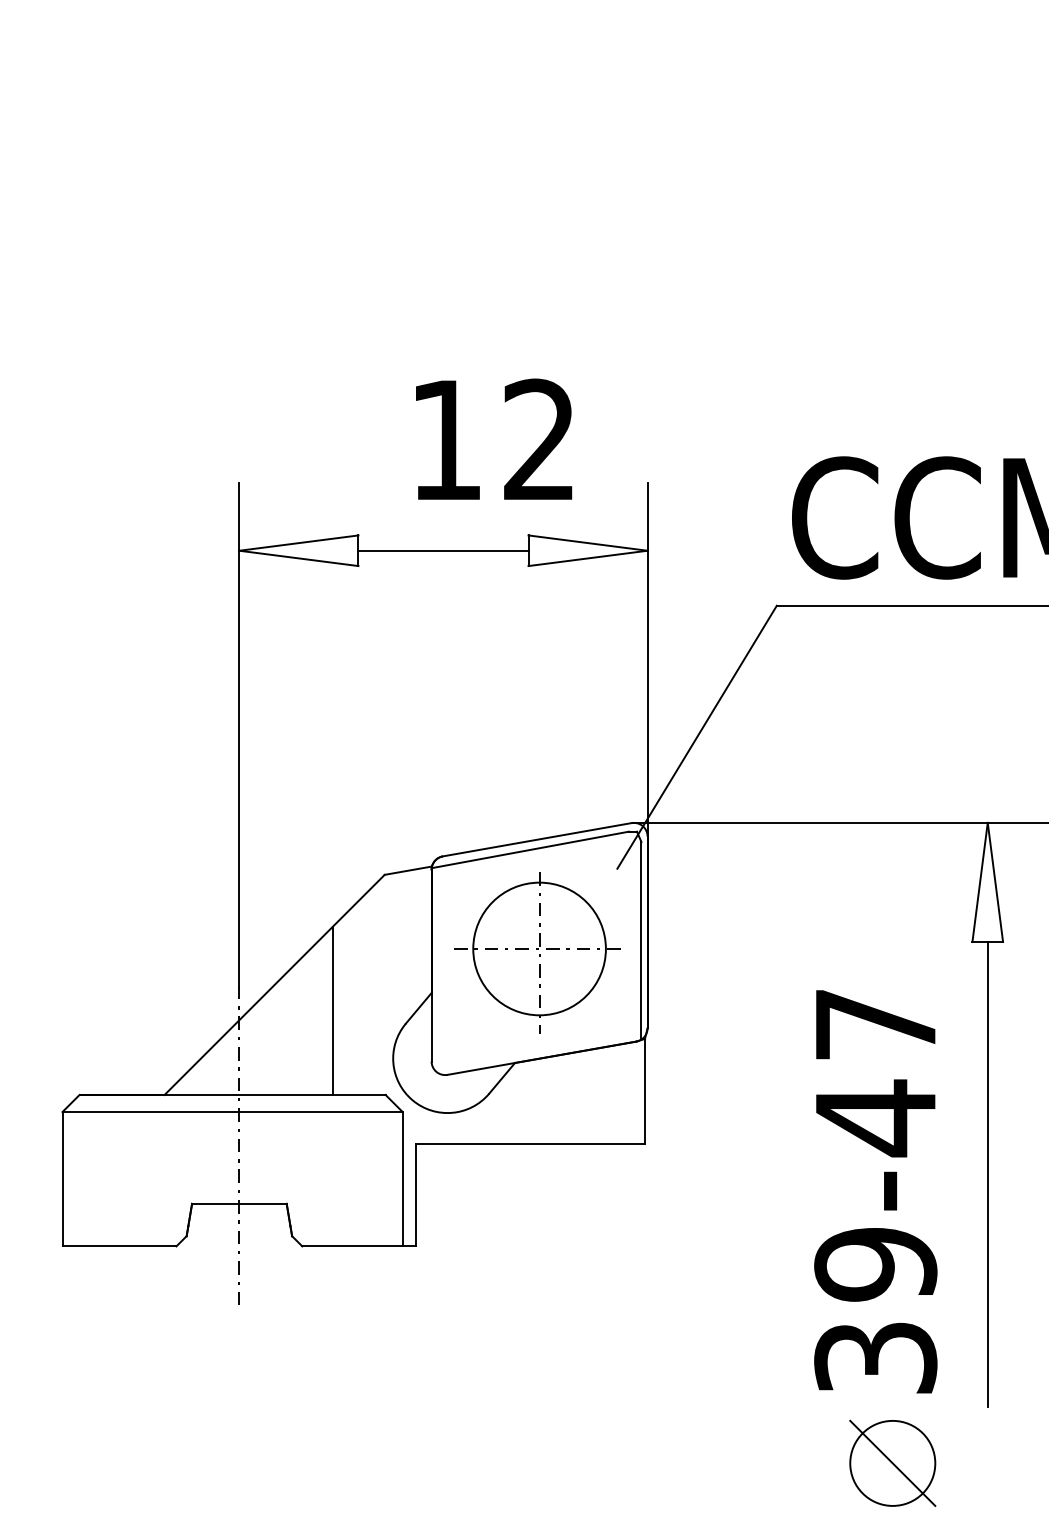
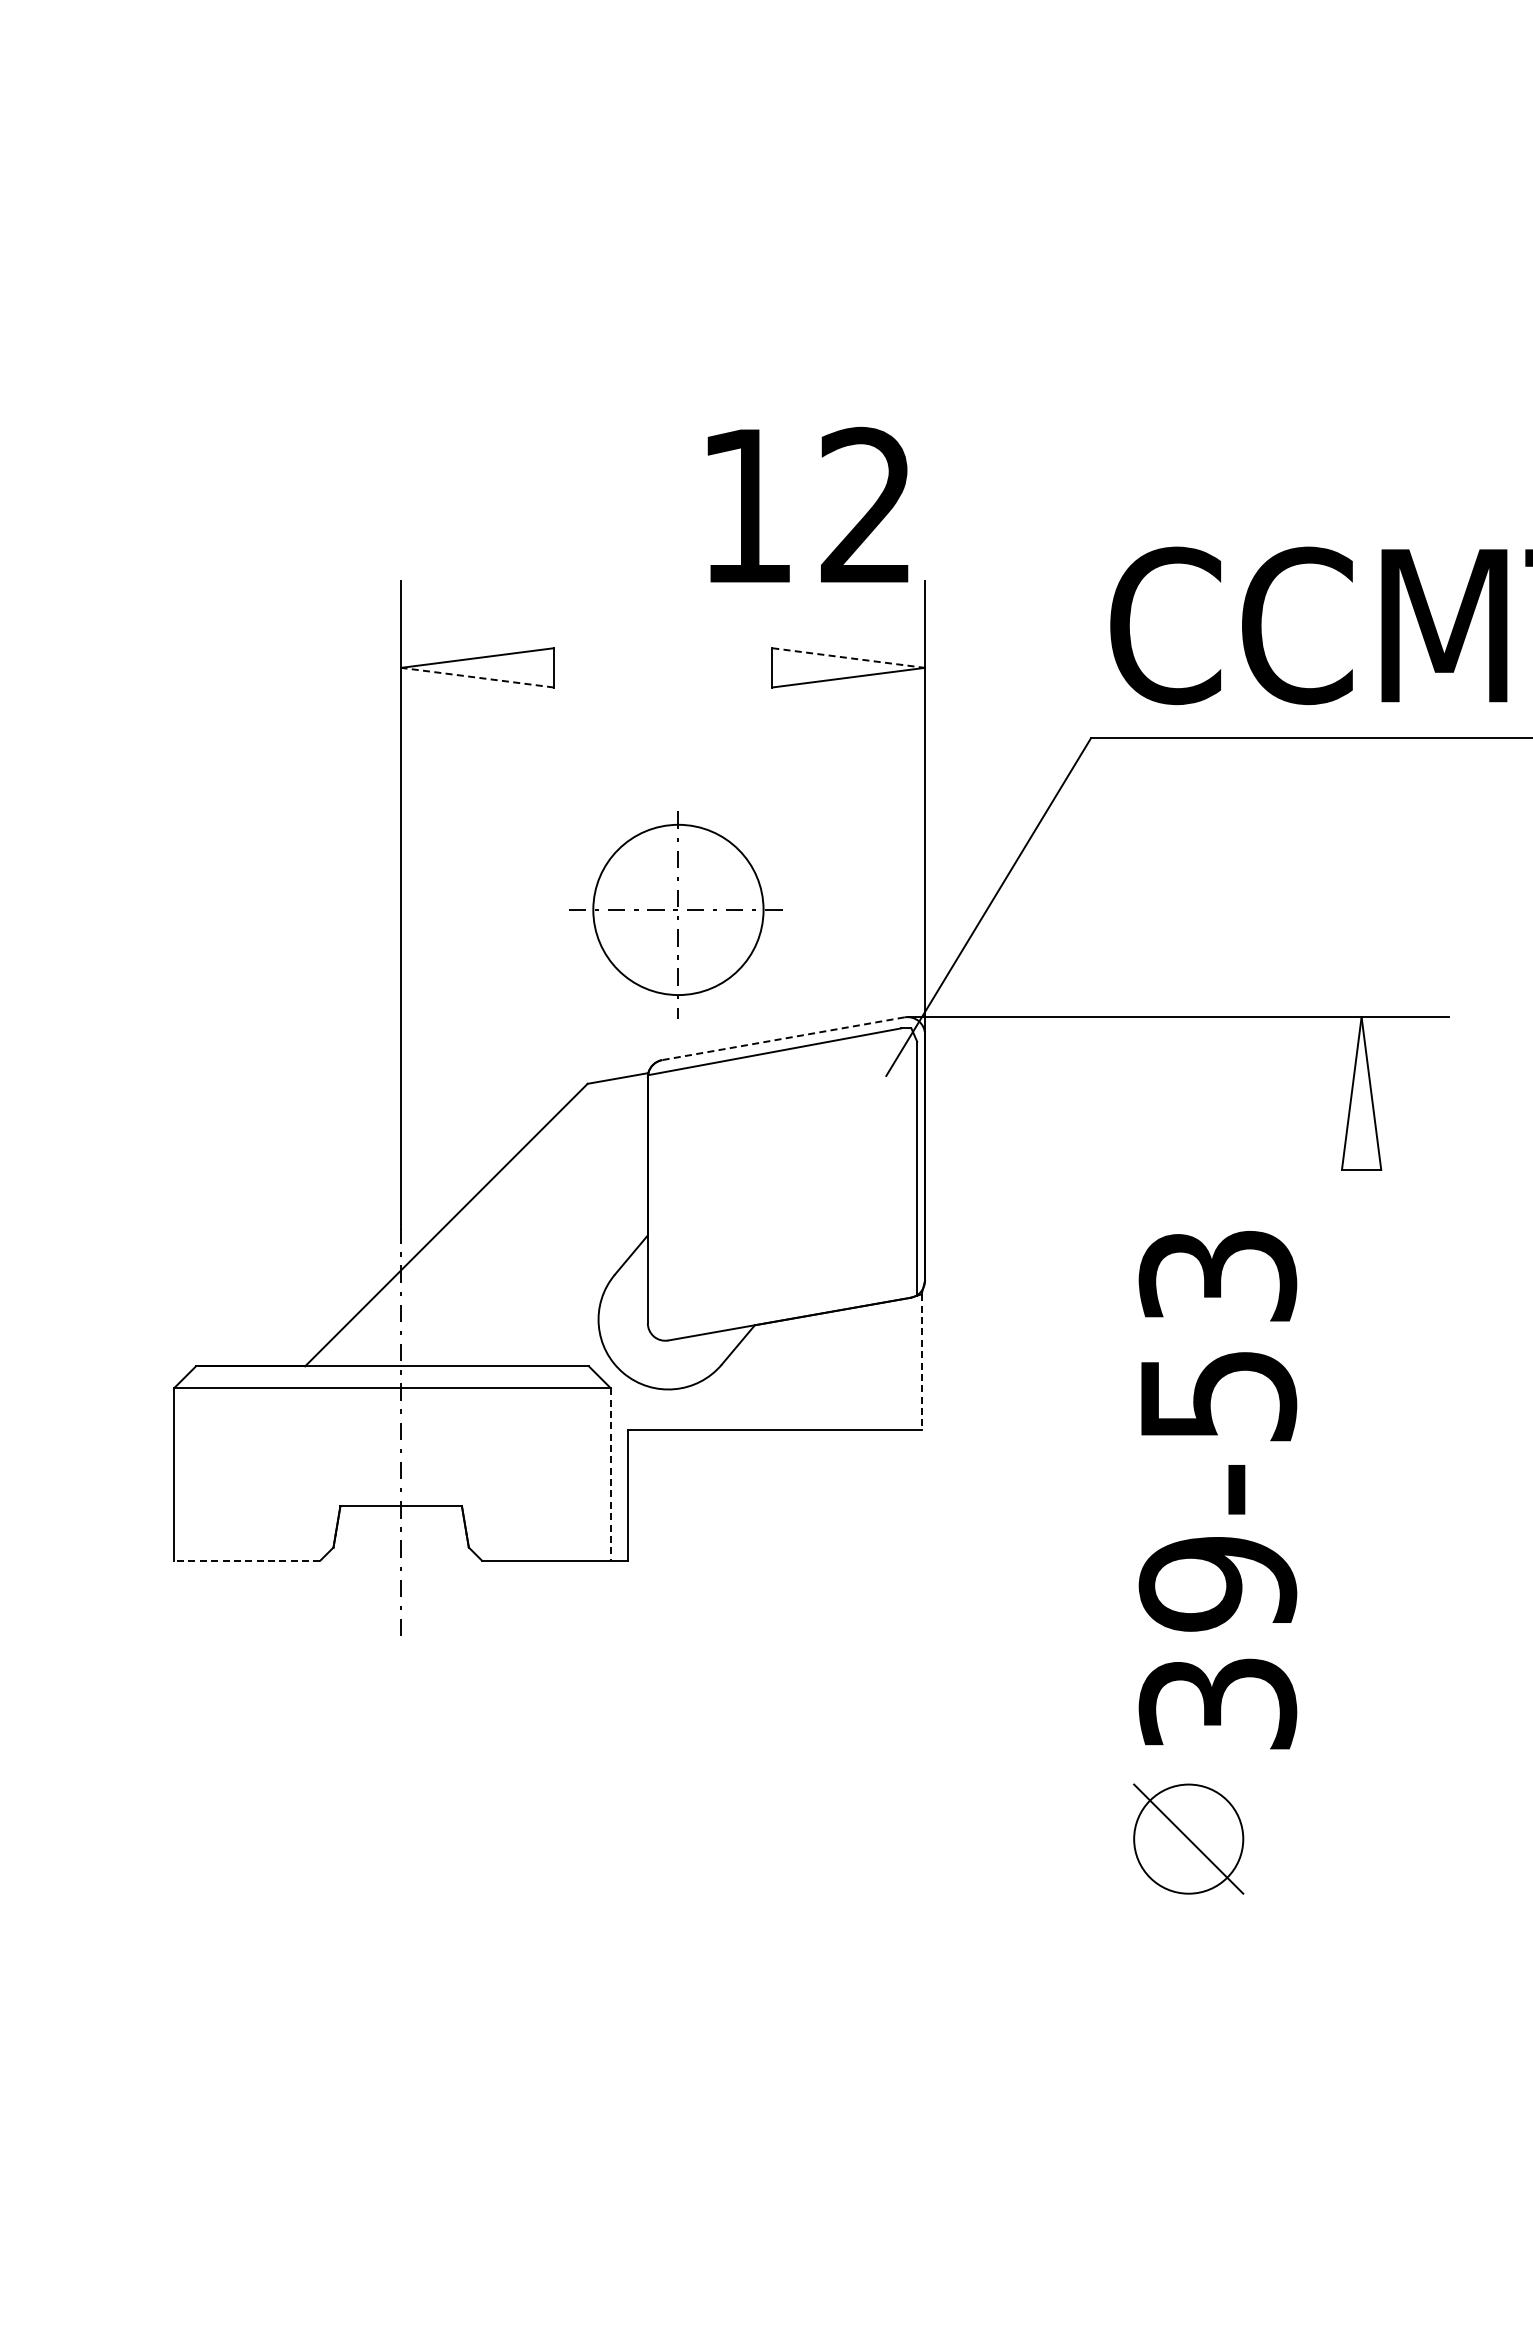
text: (493, 439) -> (807, 504), moved
line: (588, 543) -> (849, 658), solid -> dashed
line: (443, 550) -> (662, 667), removed
line: (298, 558) -> (477, 677), solid -> dashed
line: (536, 839) -> (782, 1038), solid -> dashed
part: (537, 952) -> (675, 914), moved
line: (333, 1010) -> (521, 1258), removed
text: (875, 1073) -> (1217, 1338), 39-47 -> 39-53
line: (644, 1091) -> (921, 1361), solid -> dashed
line: (987, 1173) -> (1361, 1467), removed
line: (402, 1179) -> (610, 1474), solid -> dashed
line: (118, 1246) -> (246, 1560), solid -> dashed
part: (892, 1462) -> (1188, 1838), moved

